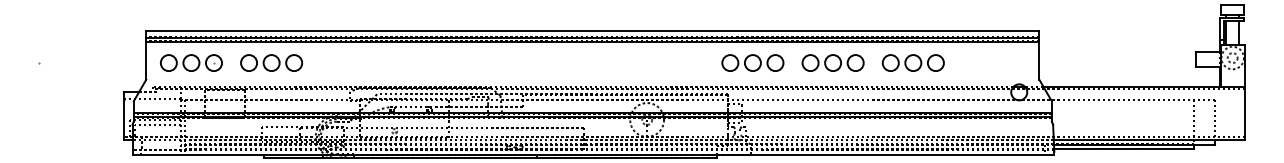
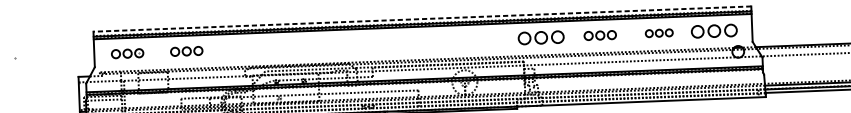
line: (592, 31) -> (422, 19), solid -> dashed
part: (191, 62) -> (127, 53), size x0.7
part: (271, 62) -> (186, 51), size x0.7
part: (832, 62) -> (599, 35), size x0.7
part: (912, 62) -> (658, 32), size x0.6
part: (987, 62) -> (714, 30), added

